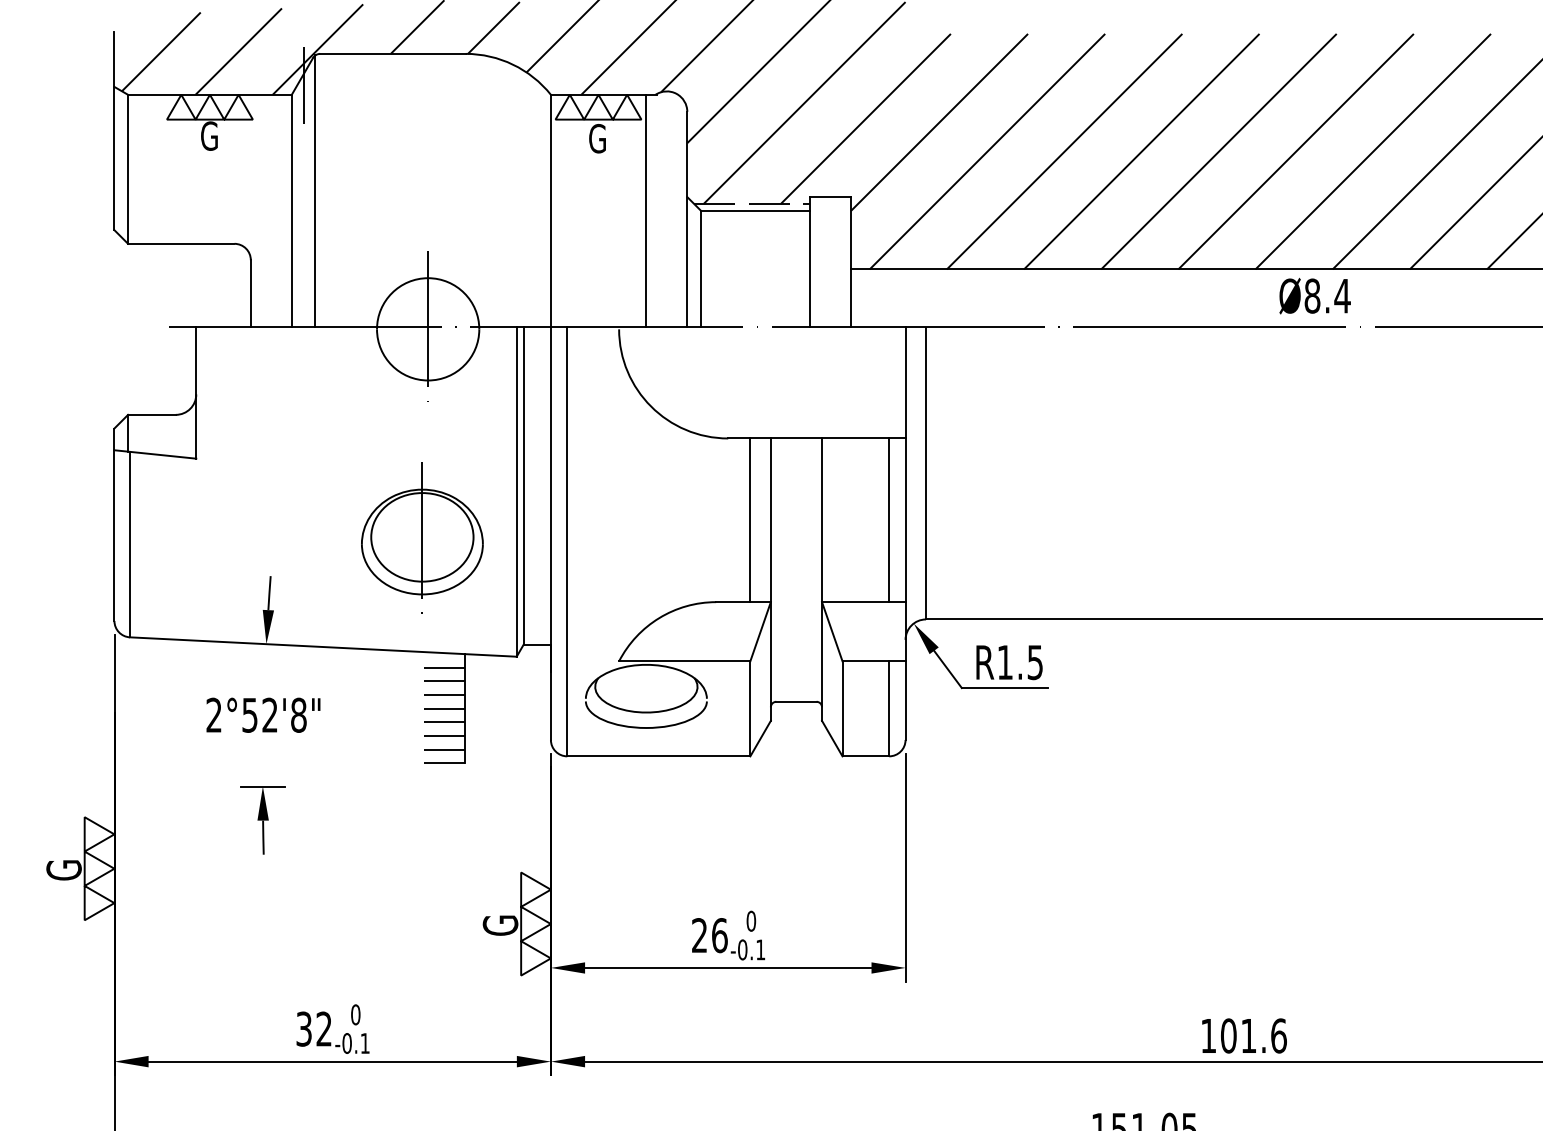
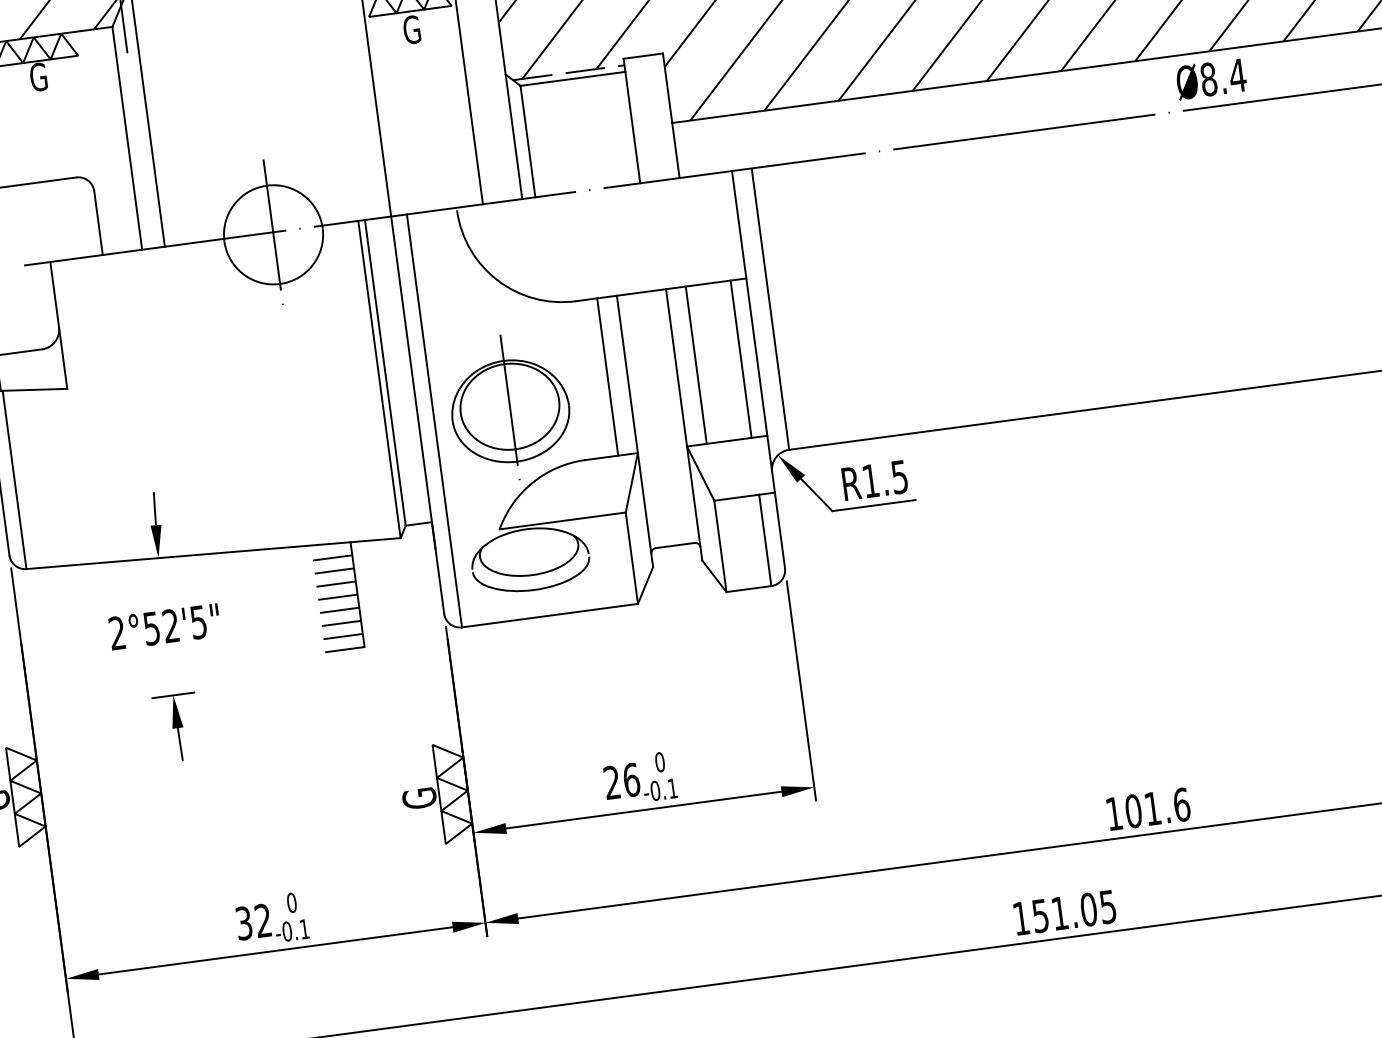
text: (1314, 296) -> (1210, 79), moved
line: (842, 520) -> (696, 365), added
part: (422, 537) -> (510, 406), moved
text: (298, 714) -> (198, 621), 2°52'8" -> 2°52'5"

